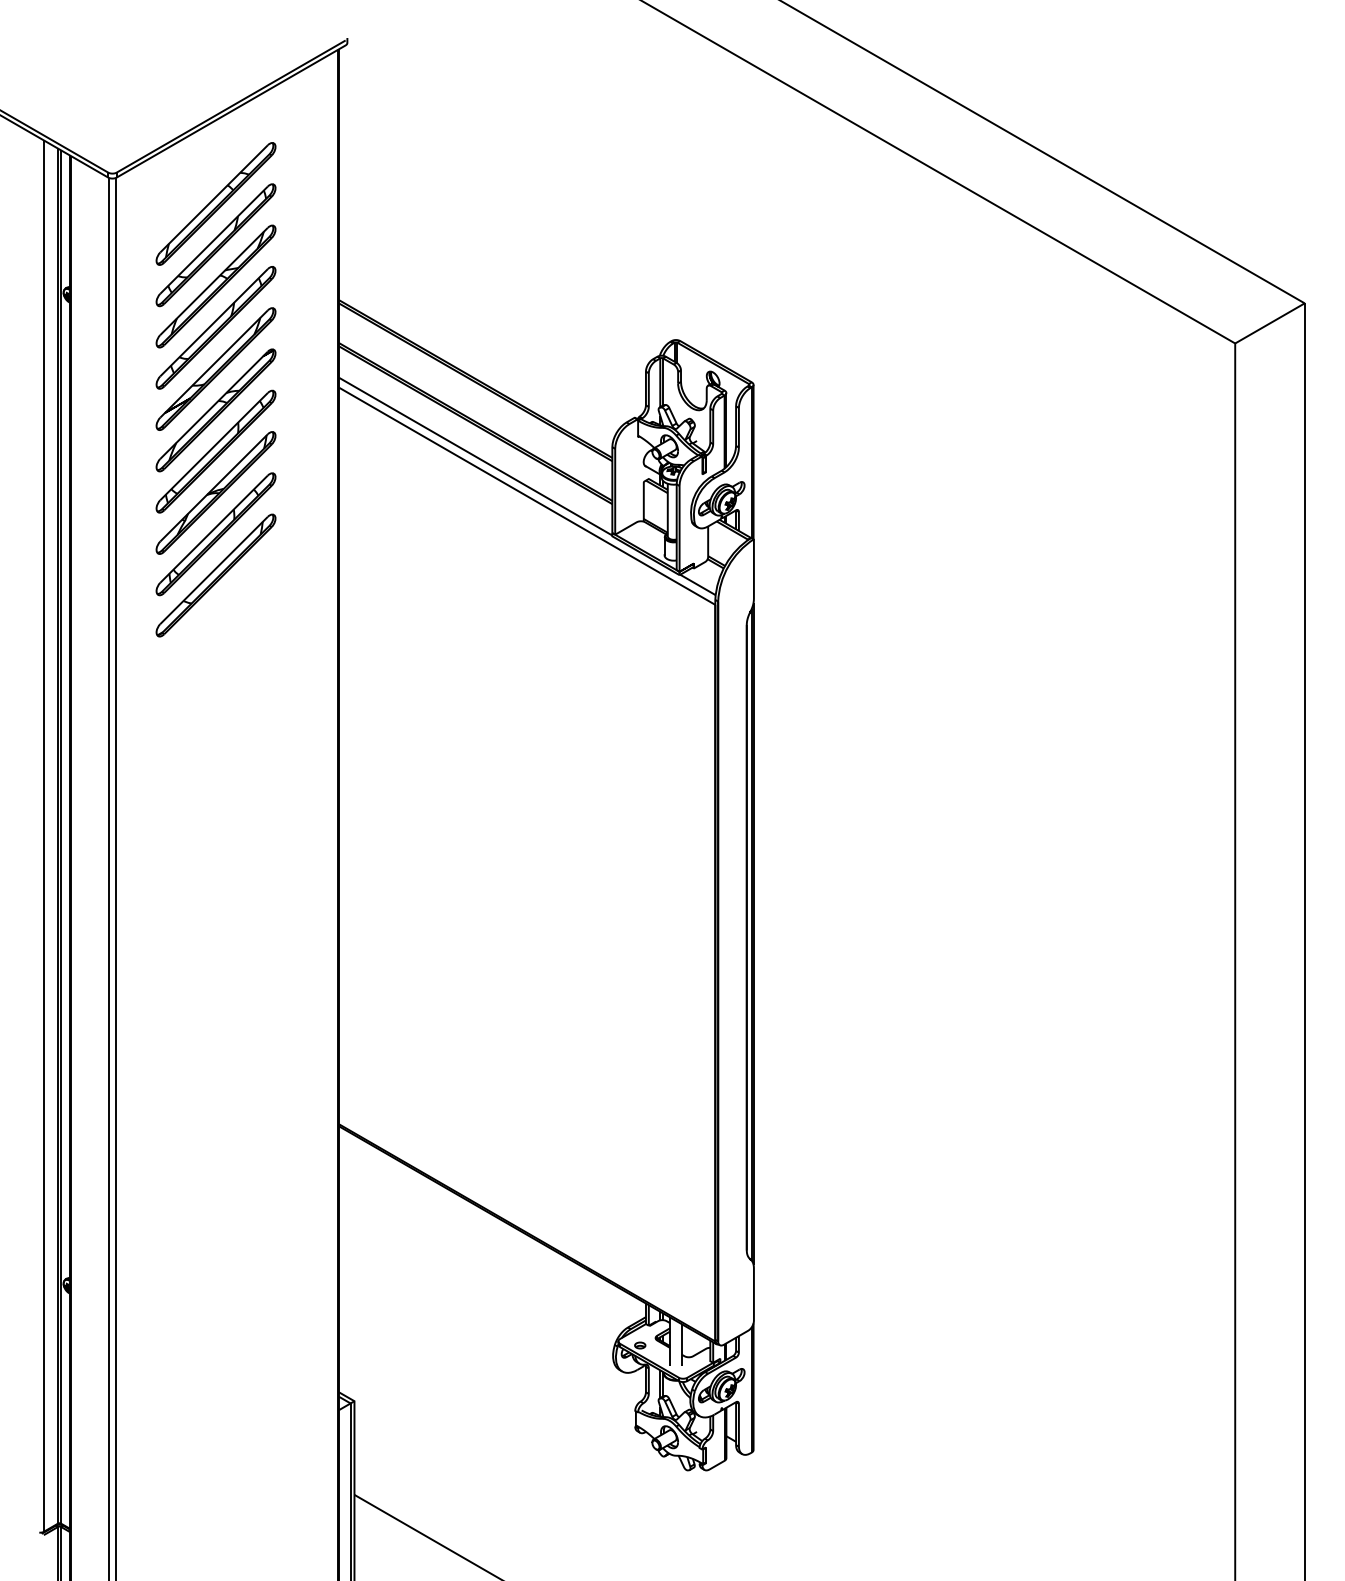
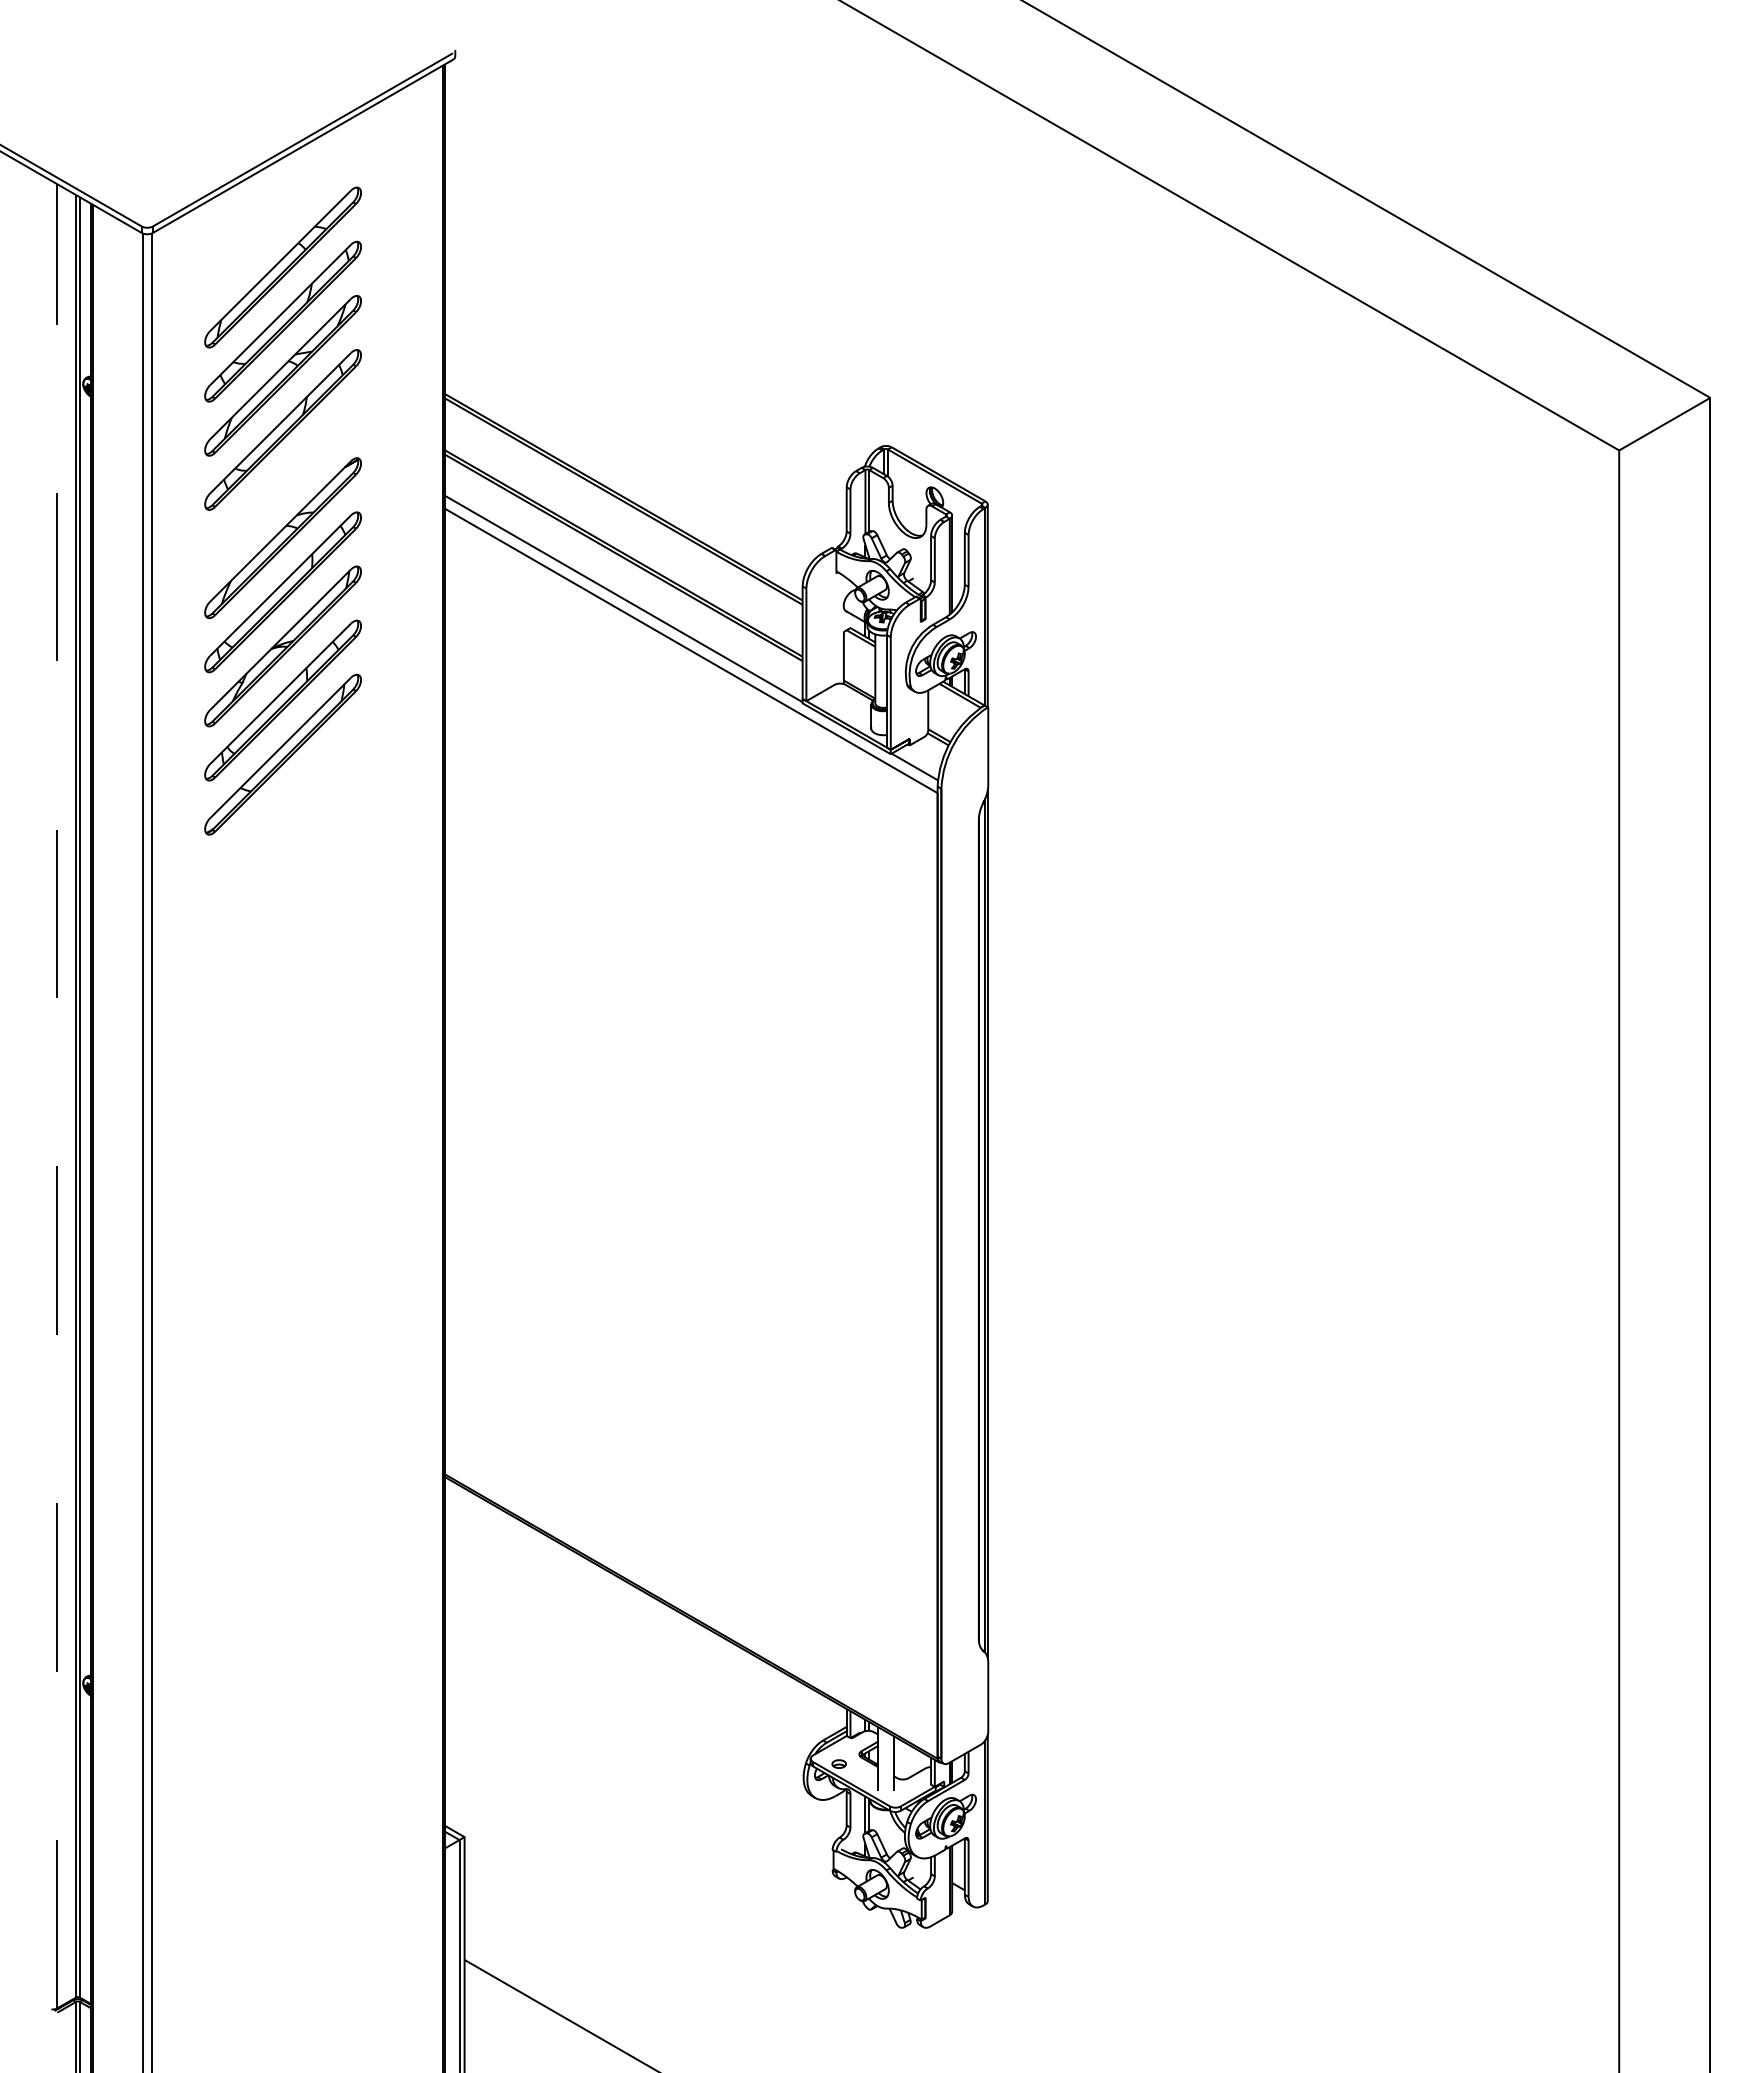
part: (215, 368) -> (282, 483), removed
line: (43, 835) -> (57, 1095), solid -> dashed

